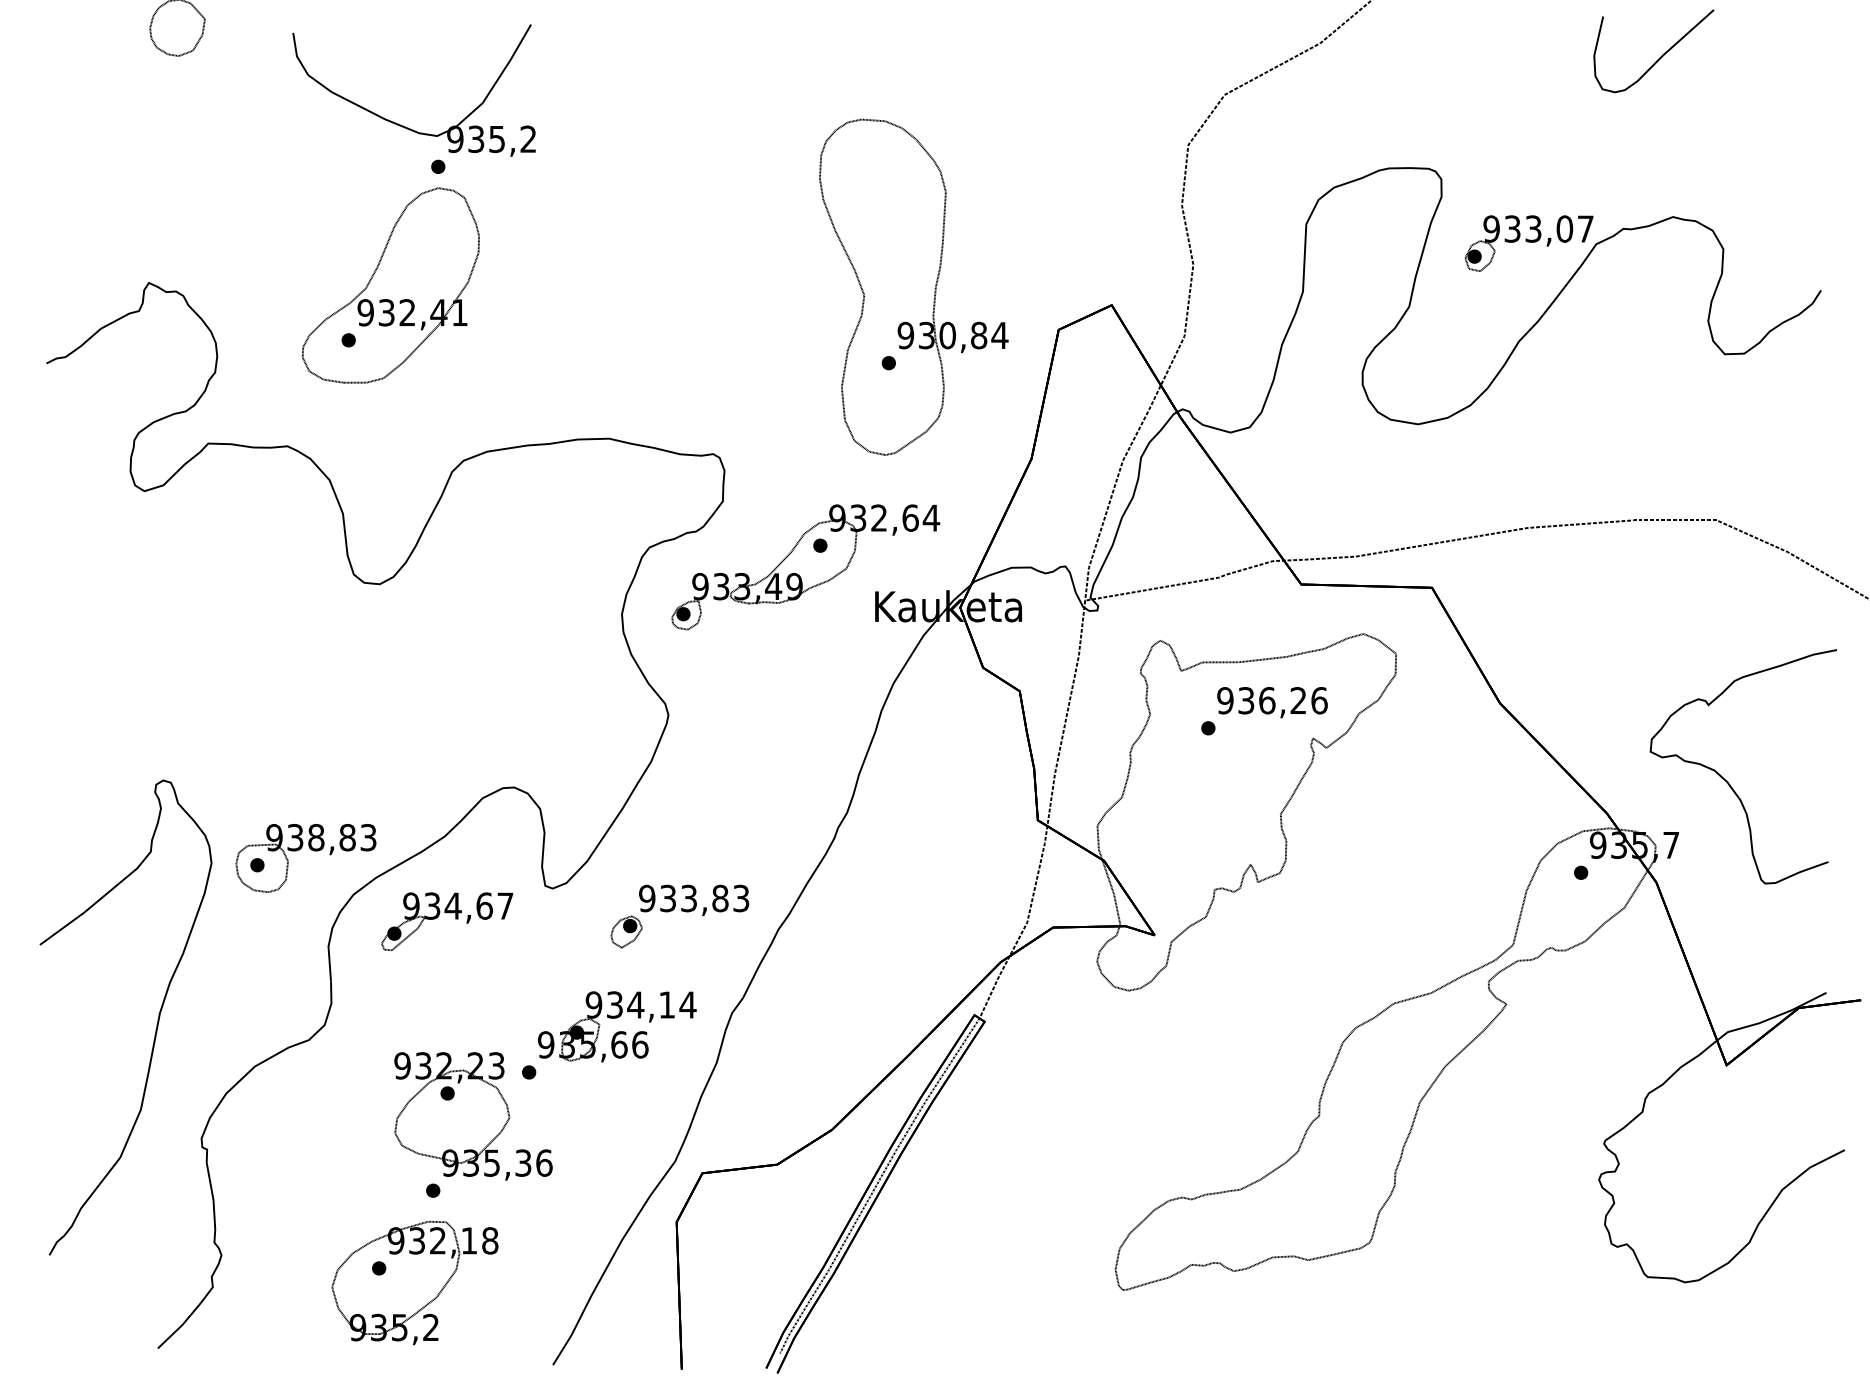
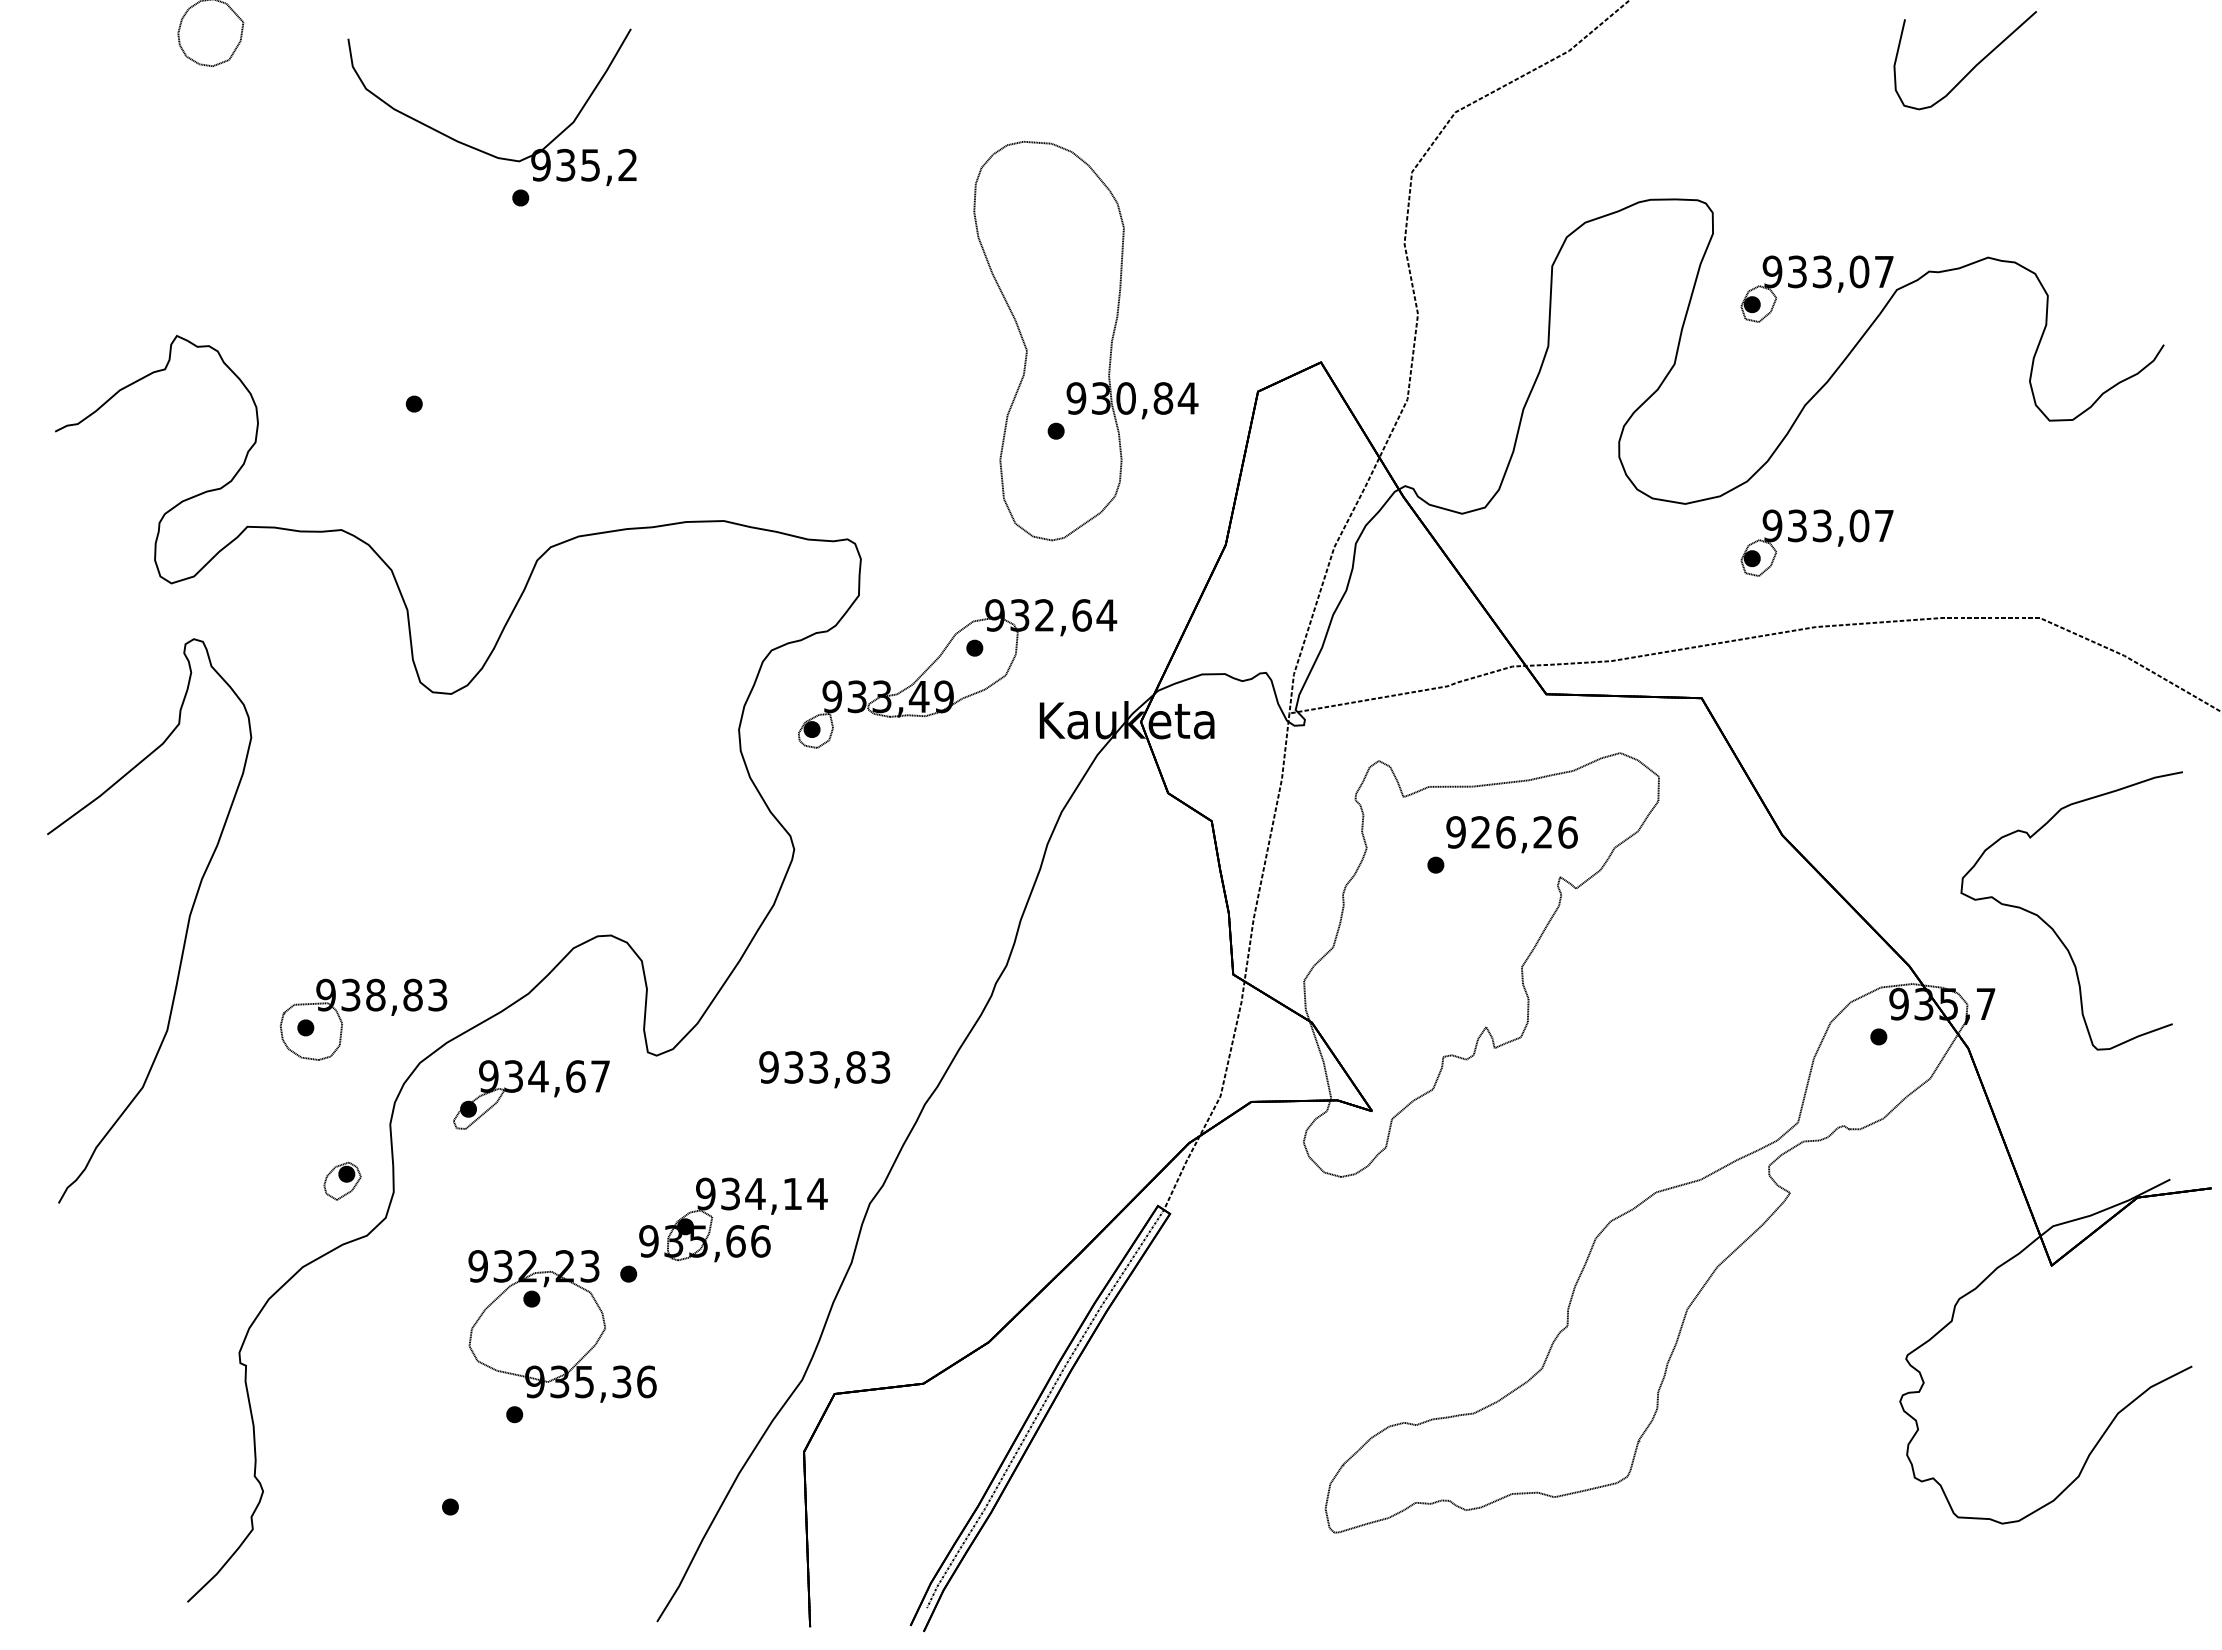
part: (390, 285) -> (464, 338), removed
part: (1528, 456) -> (1816, 542), added
text: (1245, 700) -> (1480, 832), 936,26 -> 926,26
part: (626, 931) -> (342, 1180), moved
curve: (157, 1023) -> (186, 927), moved
part: (415, 1283) -> (493, 1524), removed

